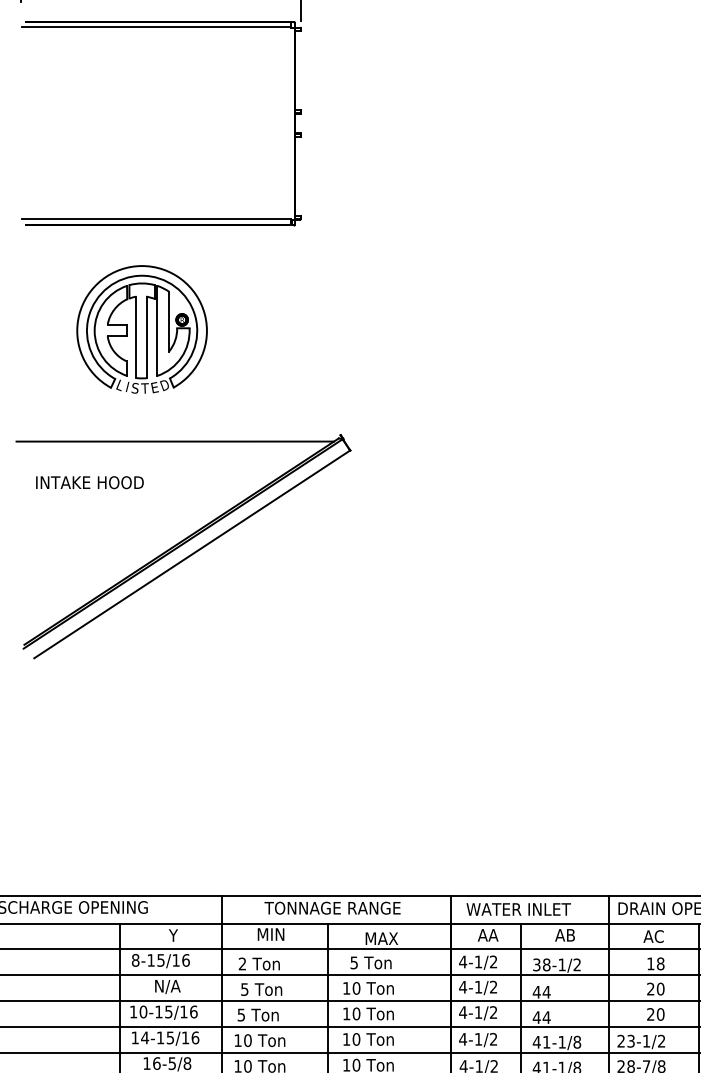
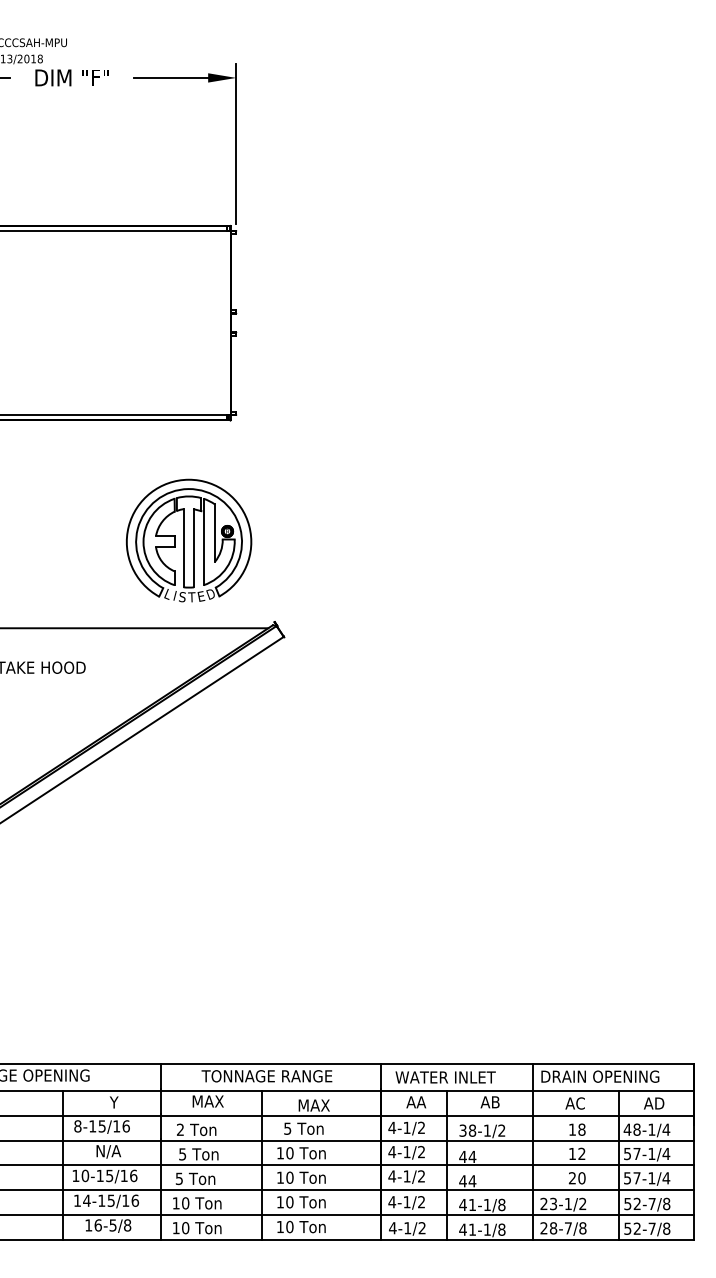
part: (141, 329) -> (188, 540), moved
text: (270, 934) -> (207, 1101), MIN -> MAX
text: (655, 988) -> (576, 1153), 20 -> 12

